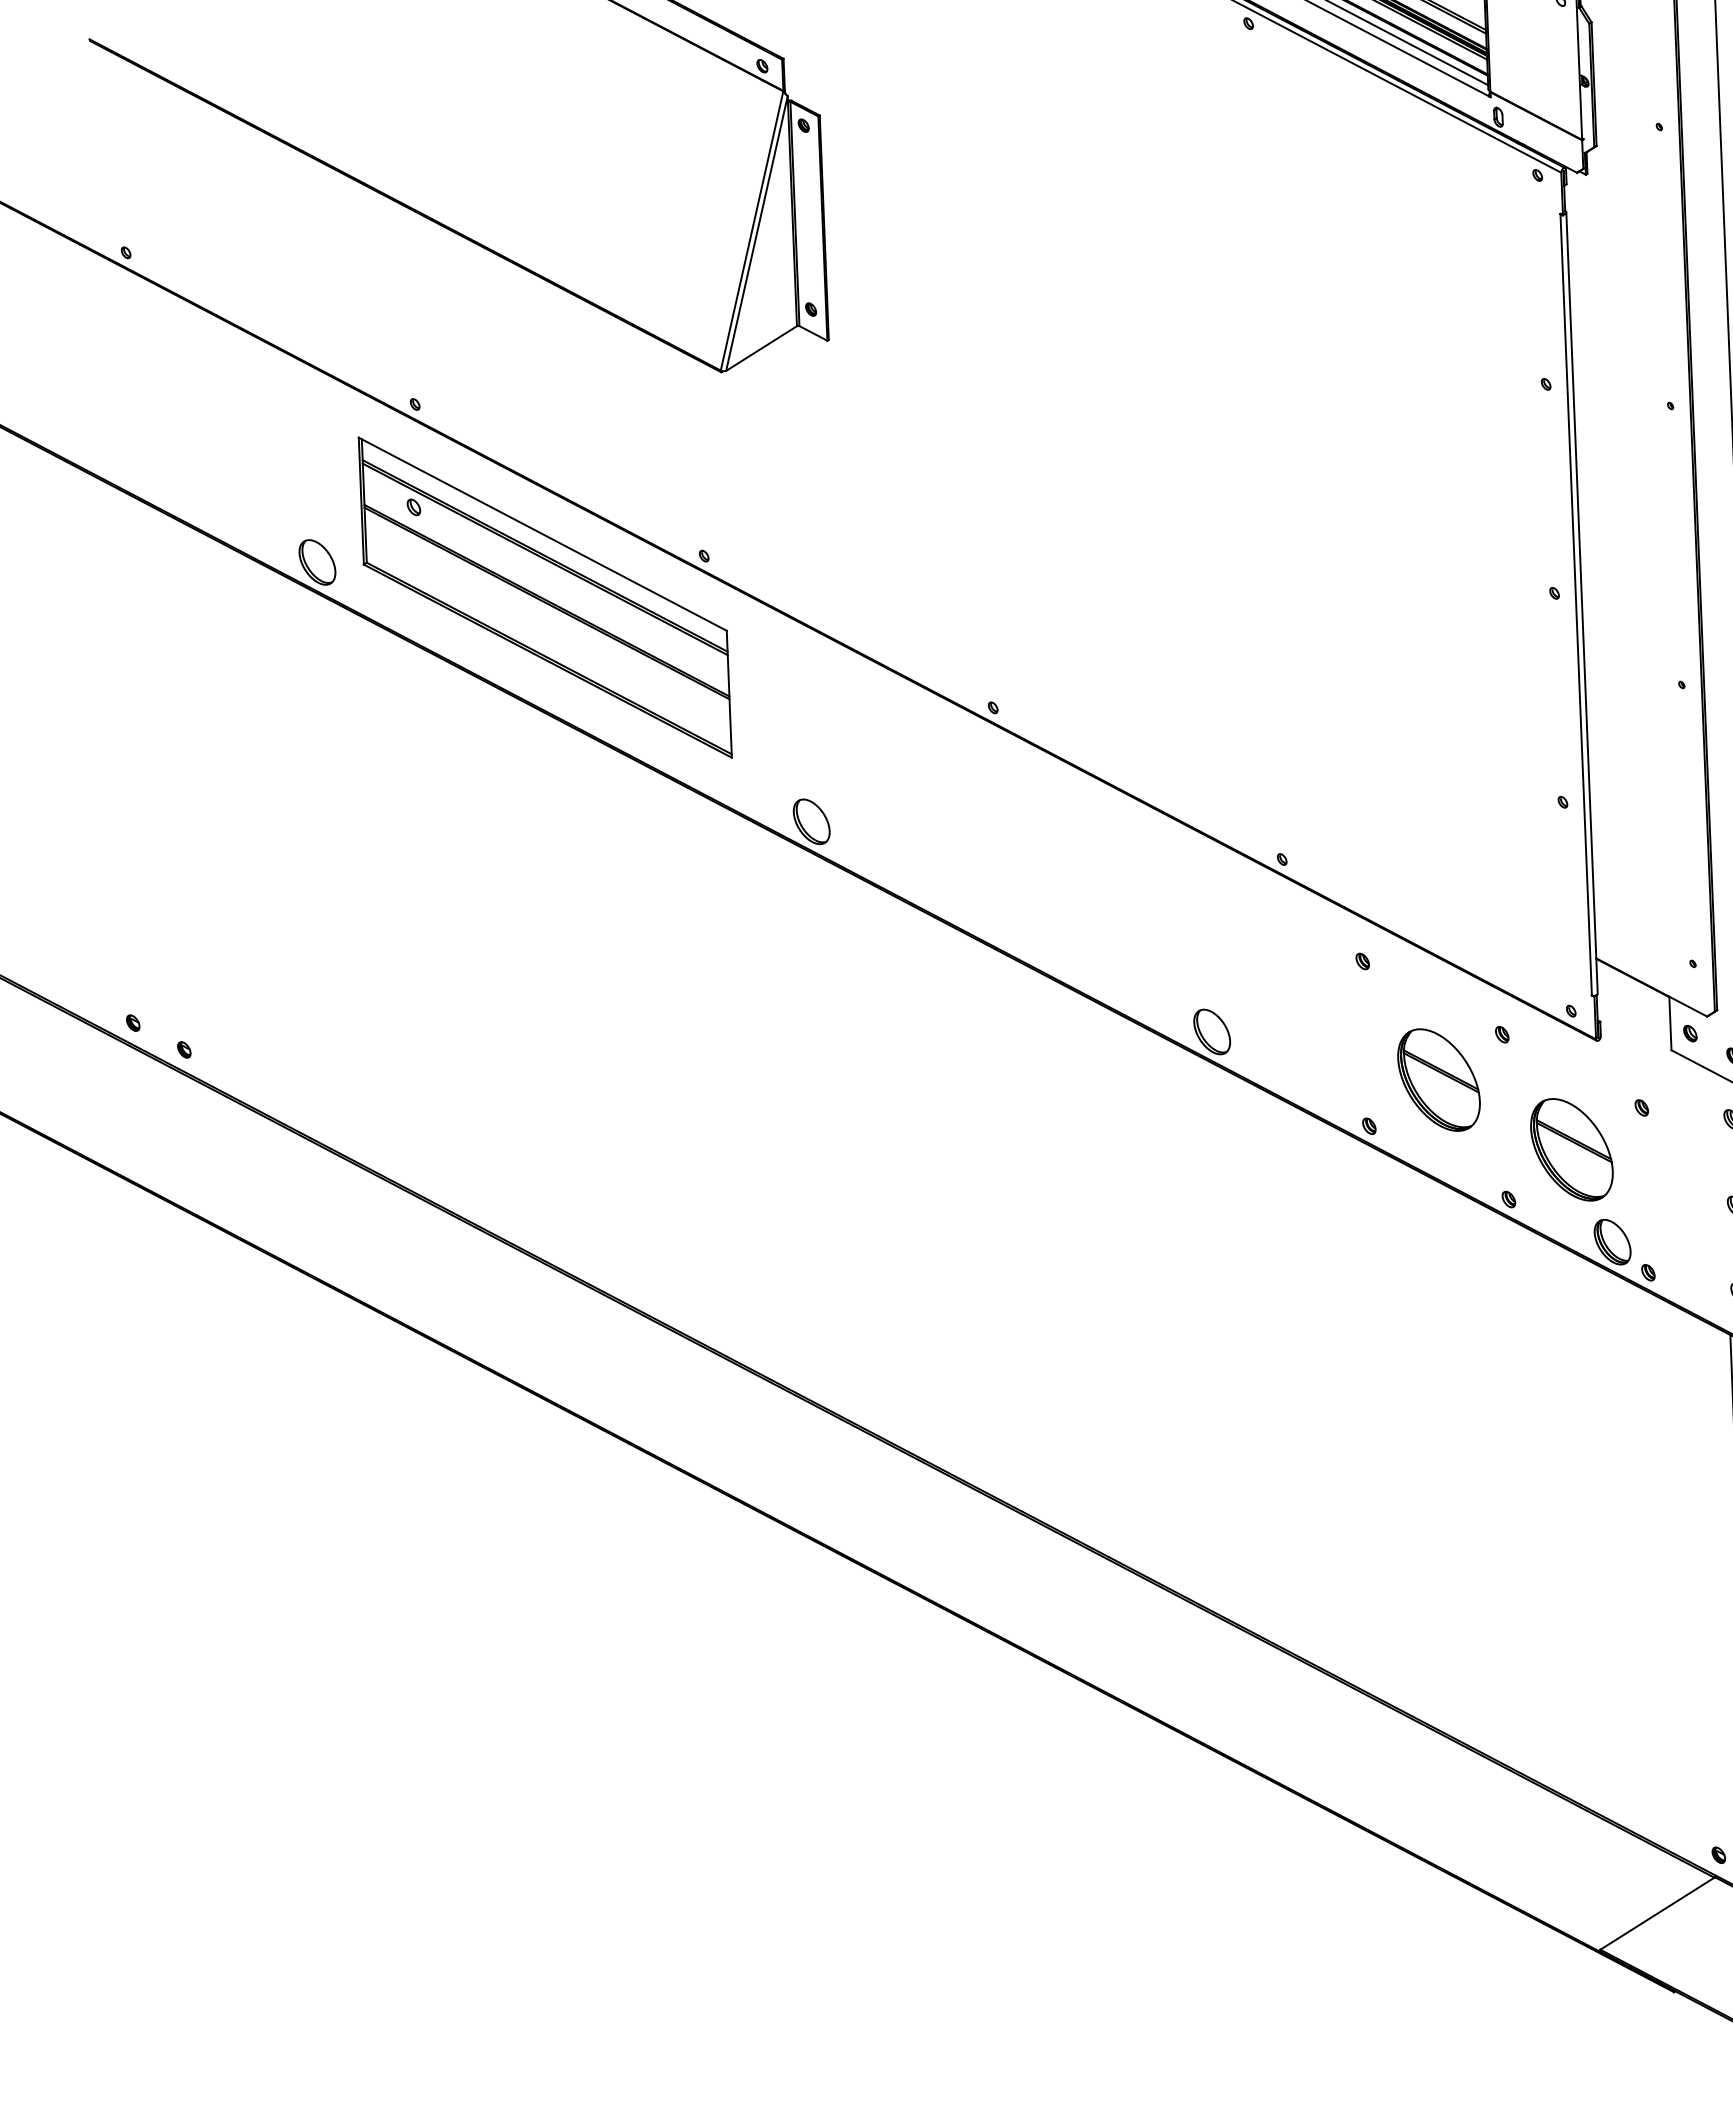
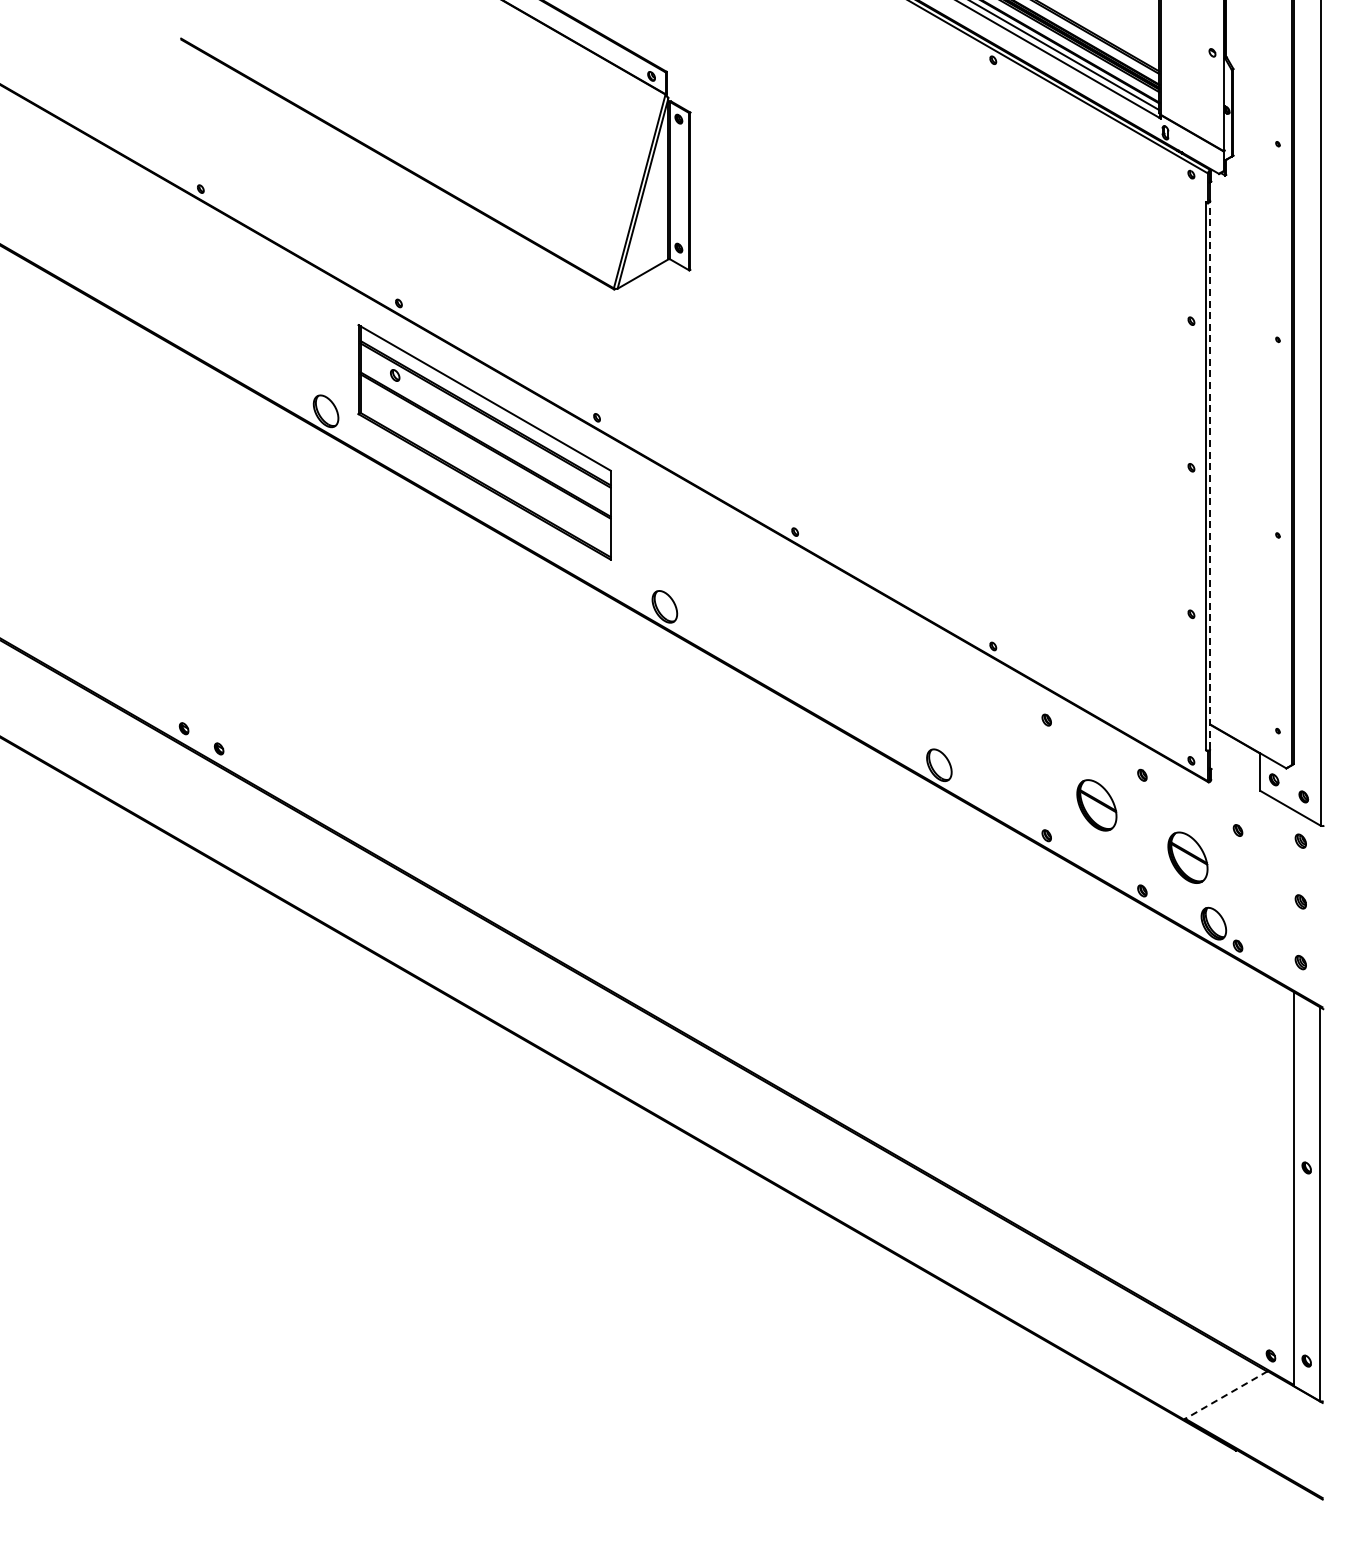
line: (1582, 603) -> (1210, 475), solid -> dashed
part: (1438, 1080) -> (1096, 805), size x0.7
part: (1571, 1149) -> (1187, 857), size x0.7
line: (1657, 1914) -> (1226, 1395), solid -> dashed

